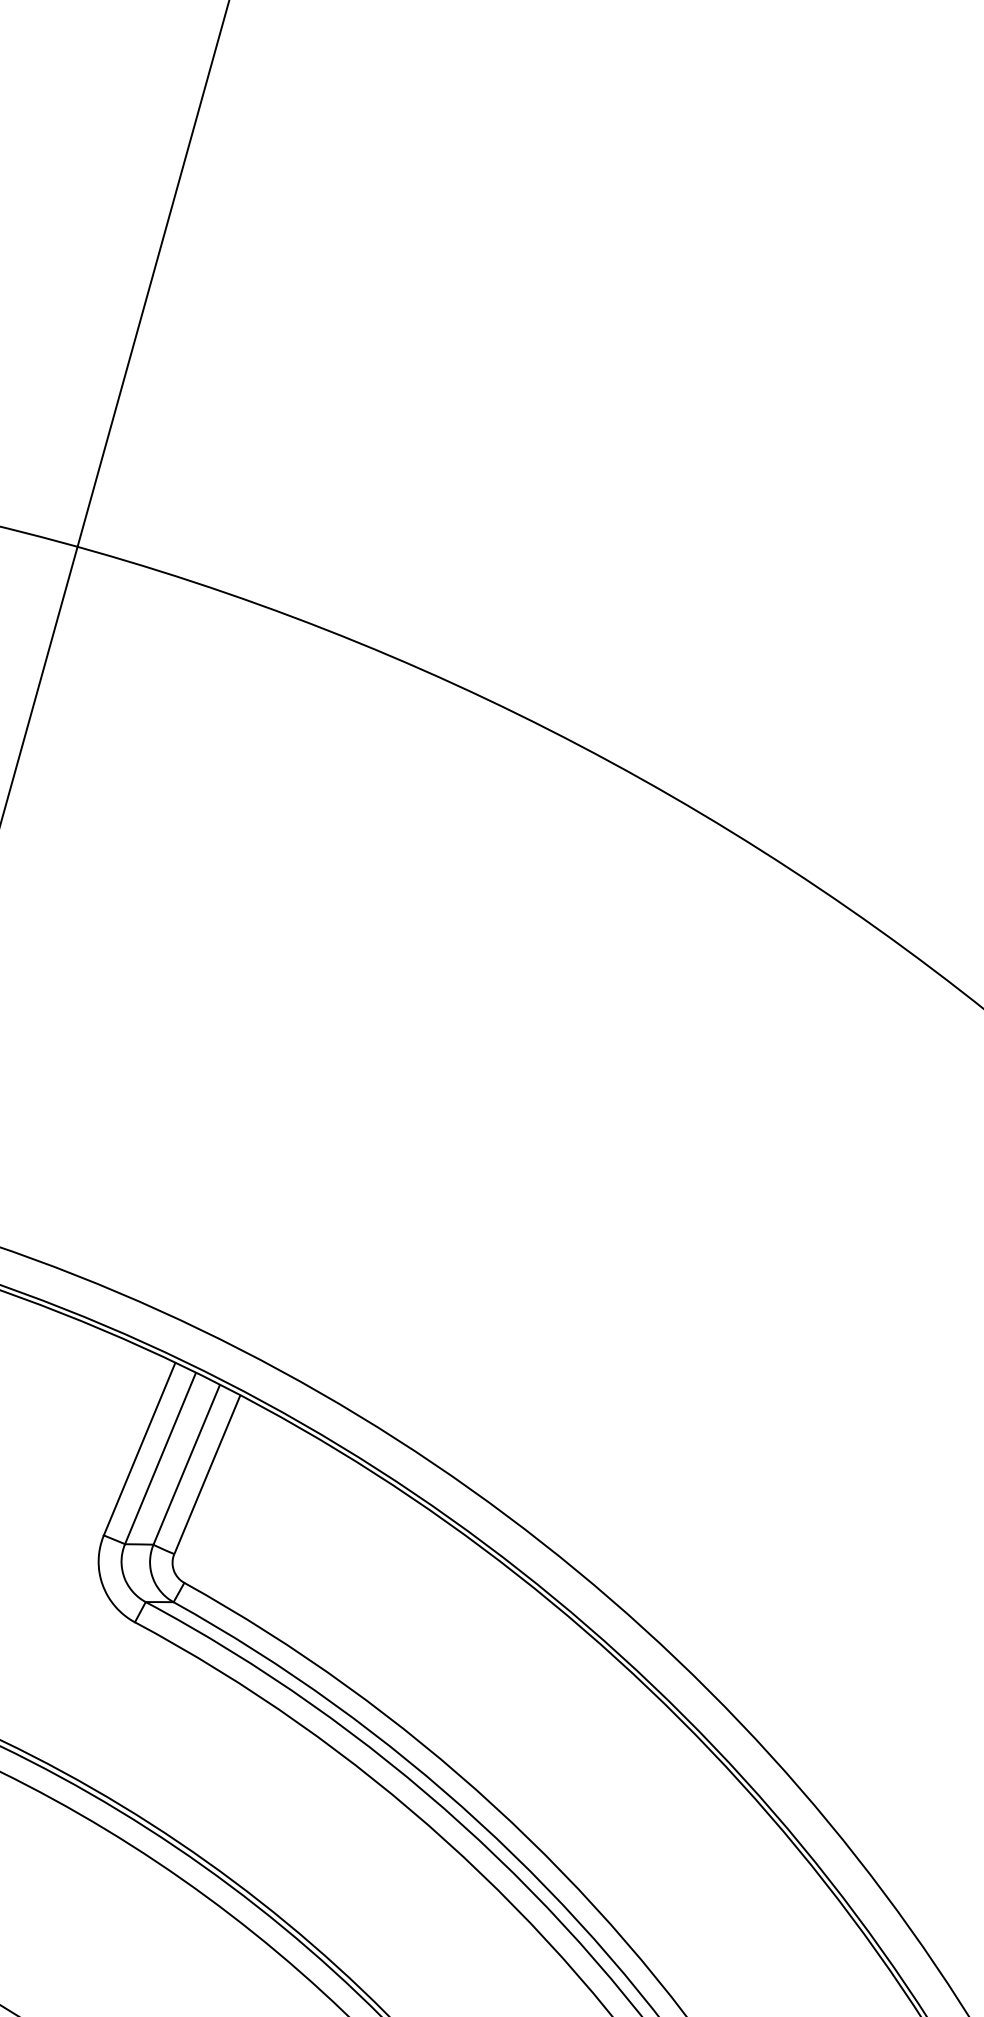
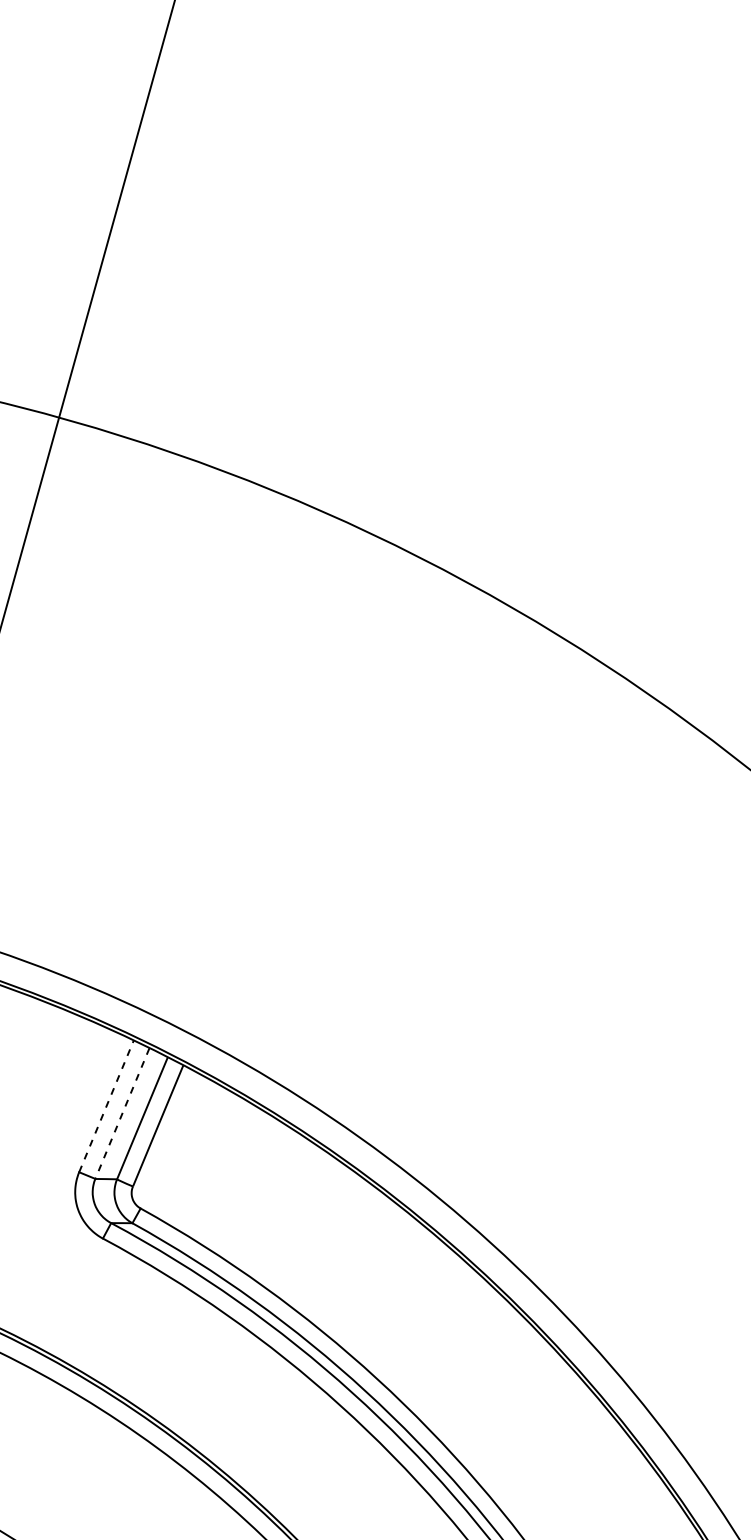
line: (139, 1448) -> (106, 1105), solid -> dashed
line: (160, 1458) -> (122, 1113), solid -> dashed

